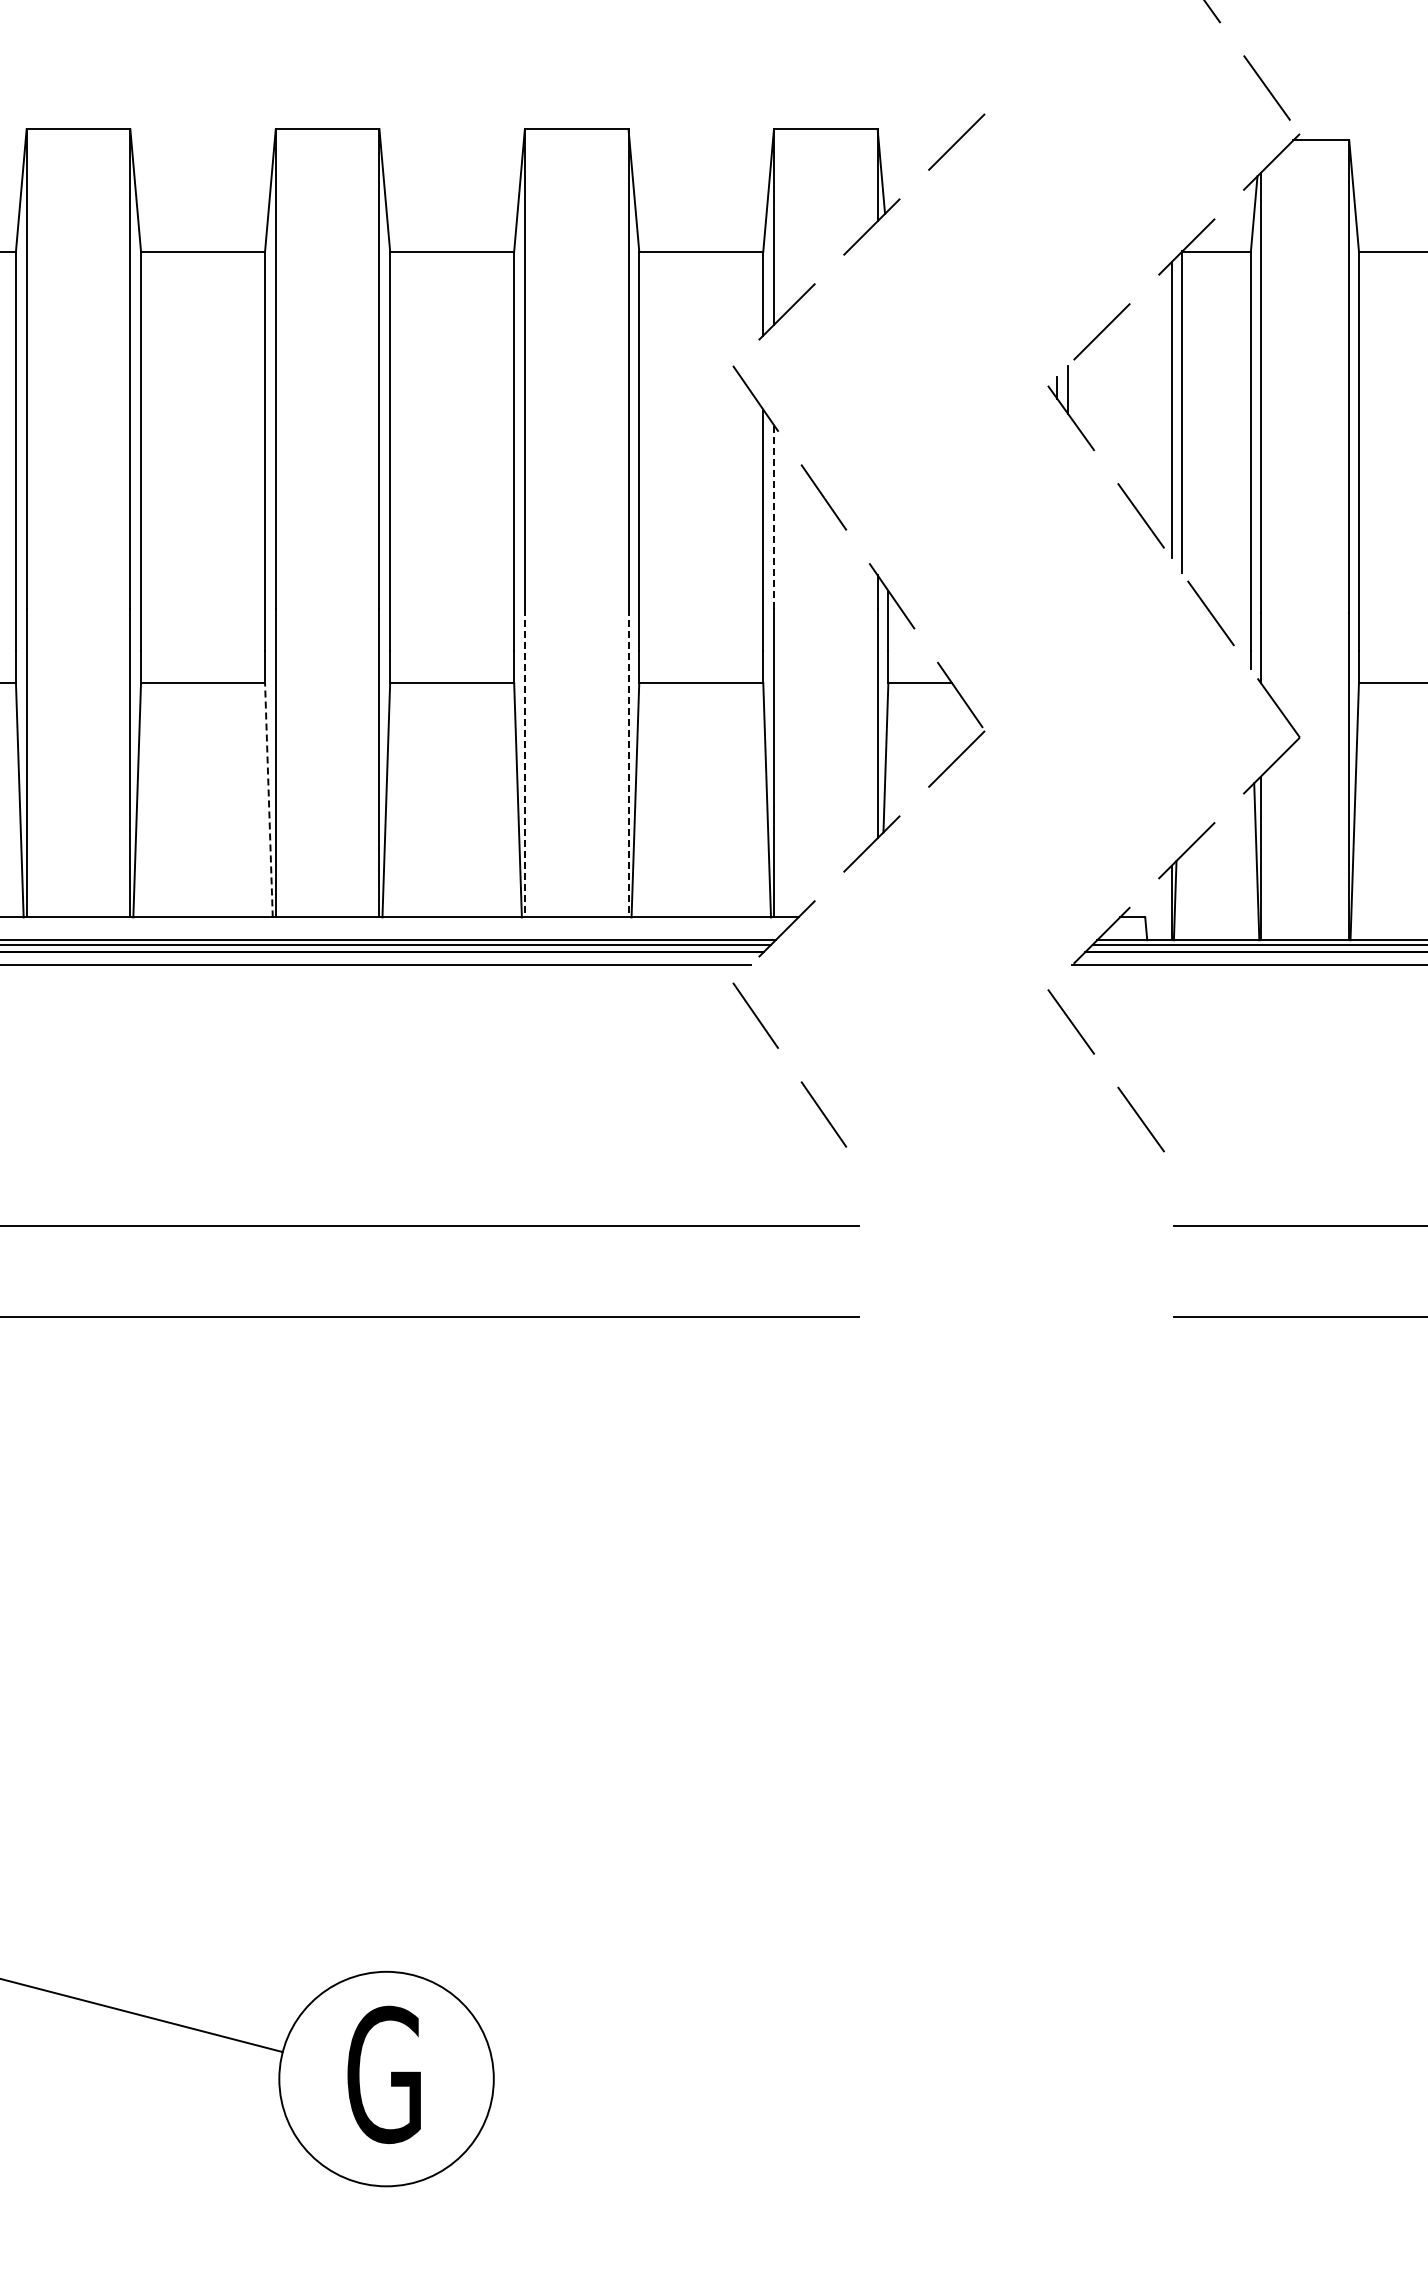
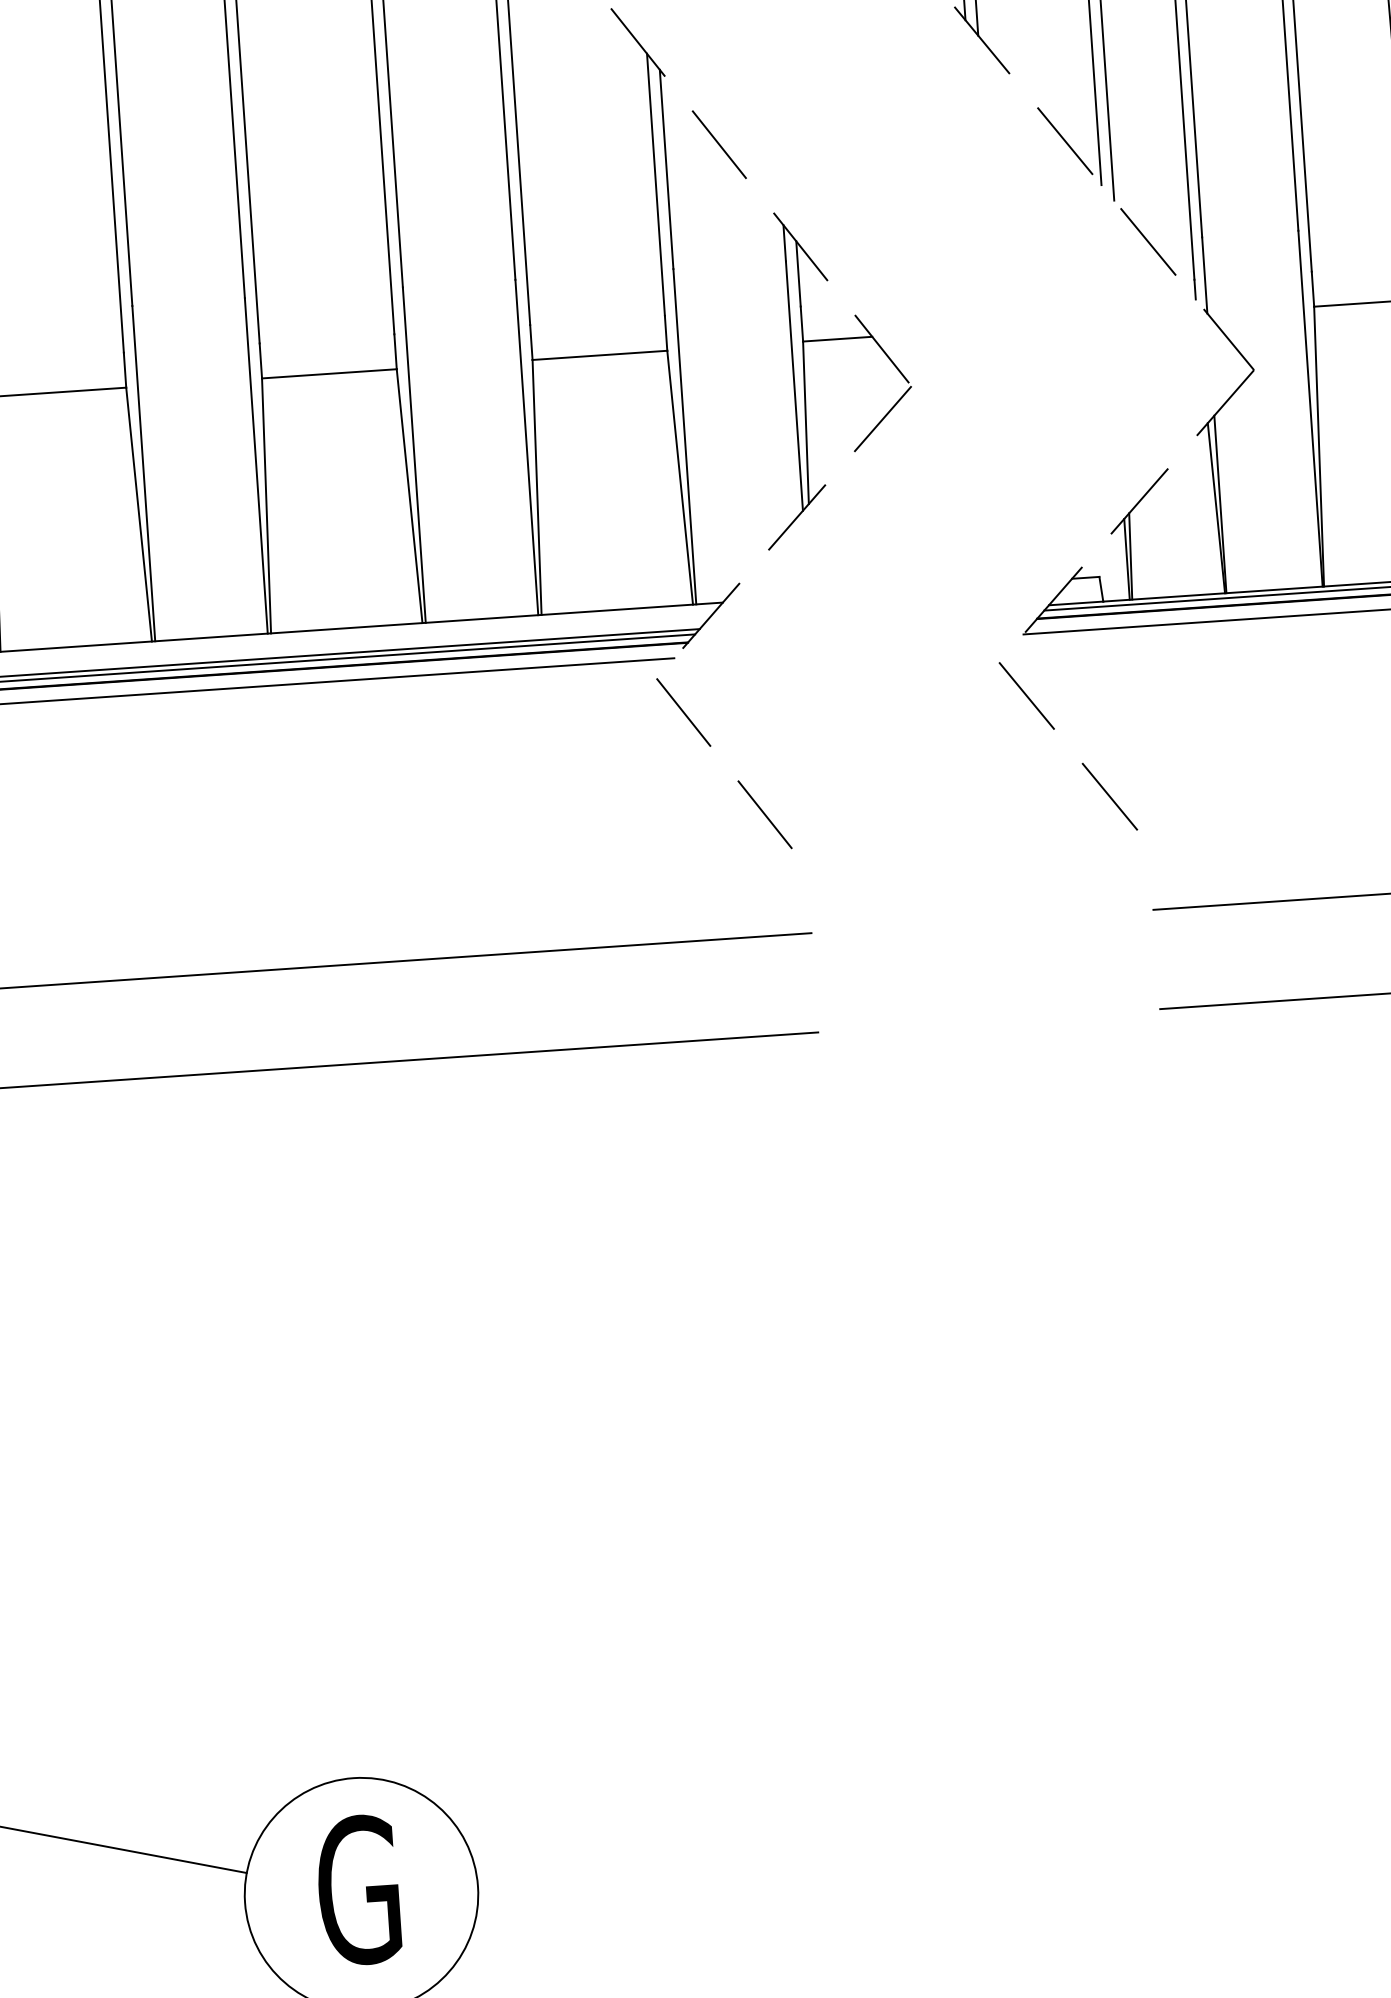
line: (774, 516) -> (667, 168), dashed -> solid
line: (524, 763) -> (413, 455), dashed -> solid
line: (628, 763) -> (526, 448), dashed -> solid
line: (268, 799) -> (138, 513), dashed -> solid

